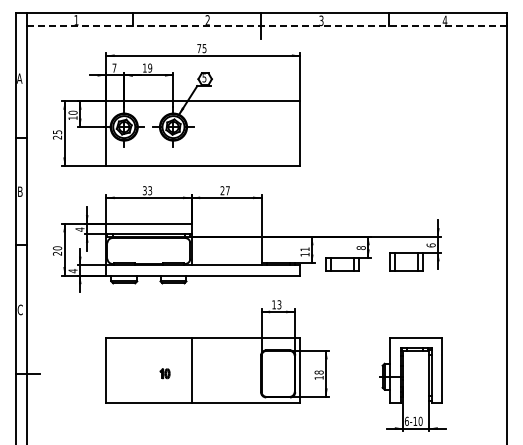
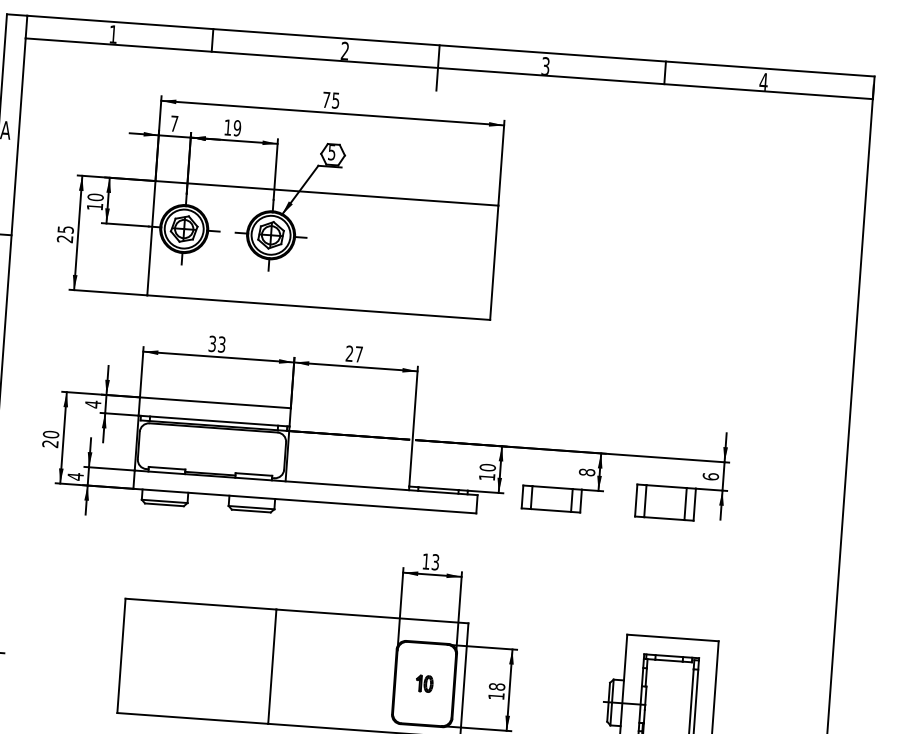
line: (266, 26) -> (447, 69), dashed -> solid
text: (304, 249) -> (486, 467), 11 -> 10
part: (164, 373) -> (423, 683), moved

